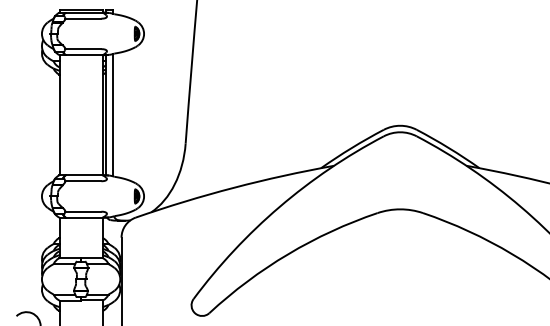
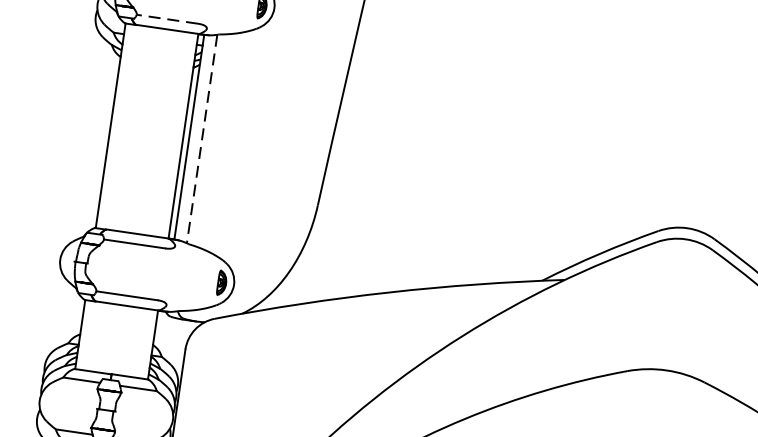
line: (83, 49) -> (167, 19), solid -> dashed
line: (113, 115) -> (202, 139), solid -> dashed

